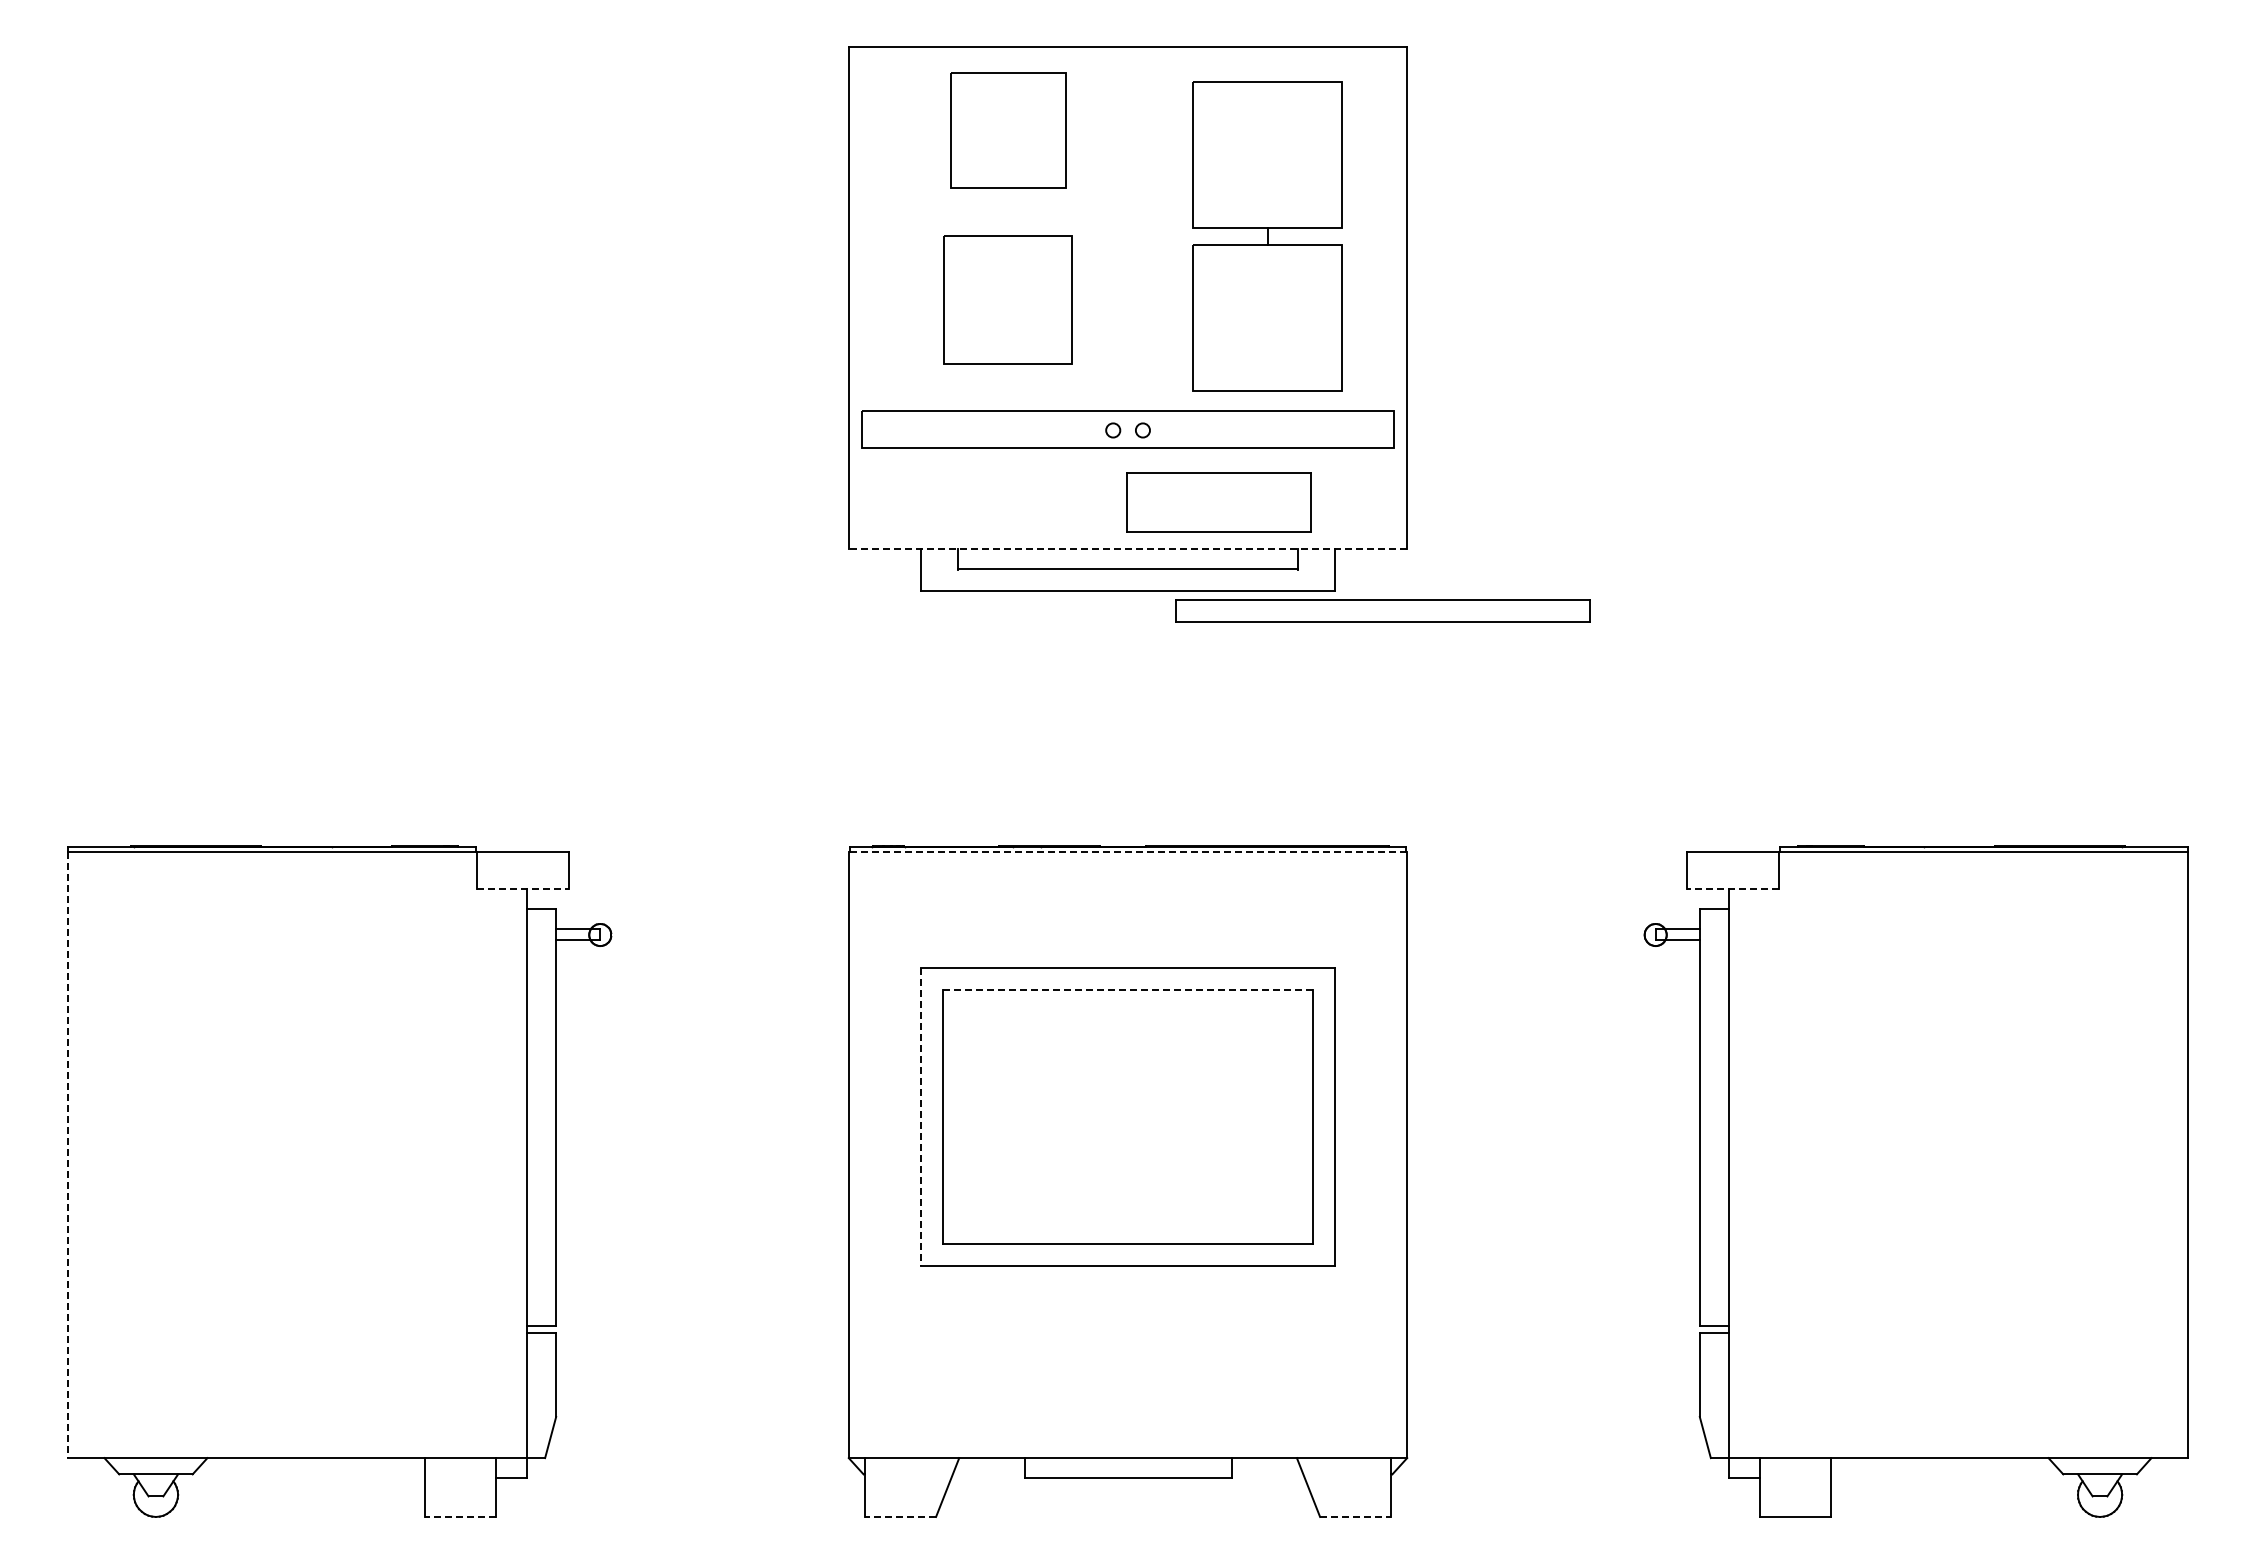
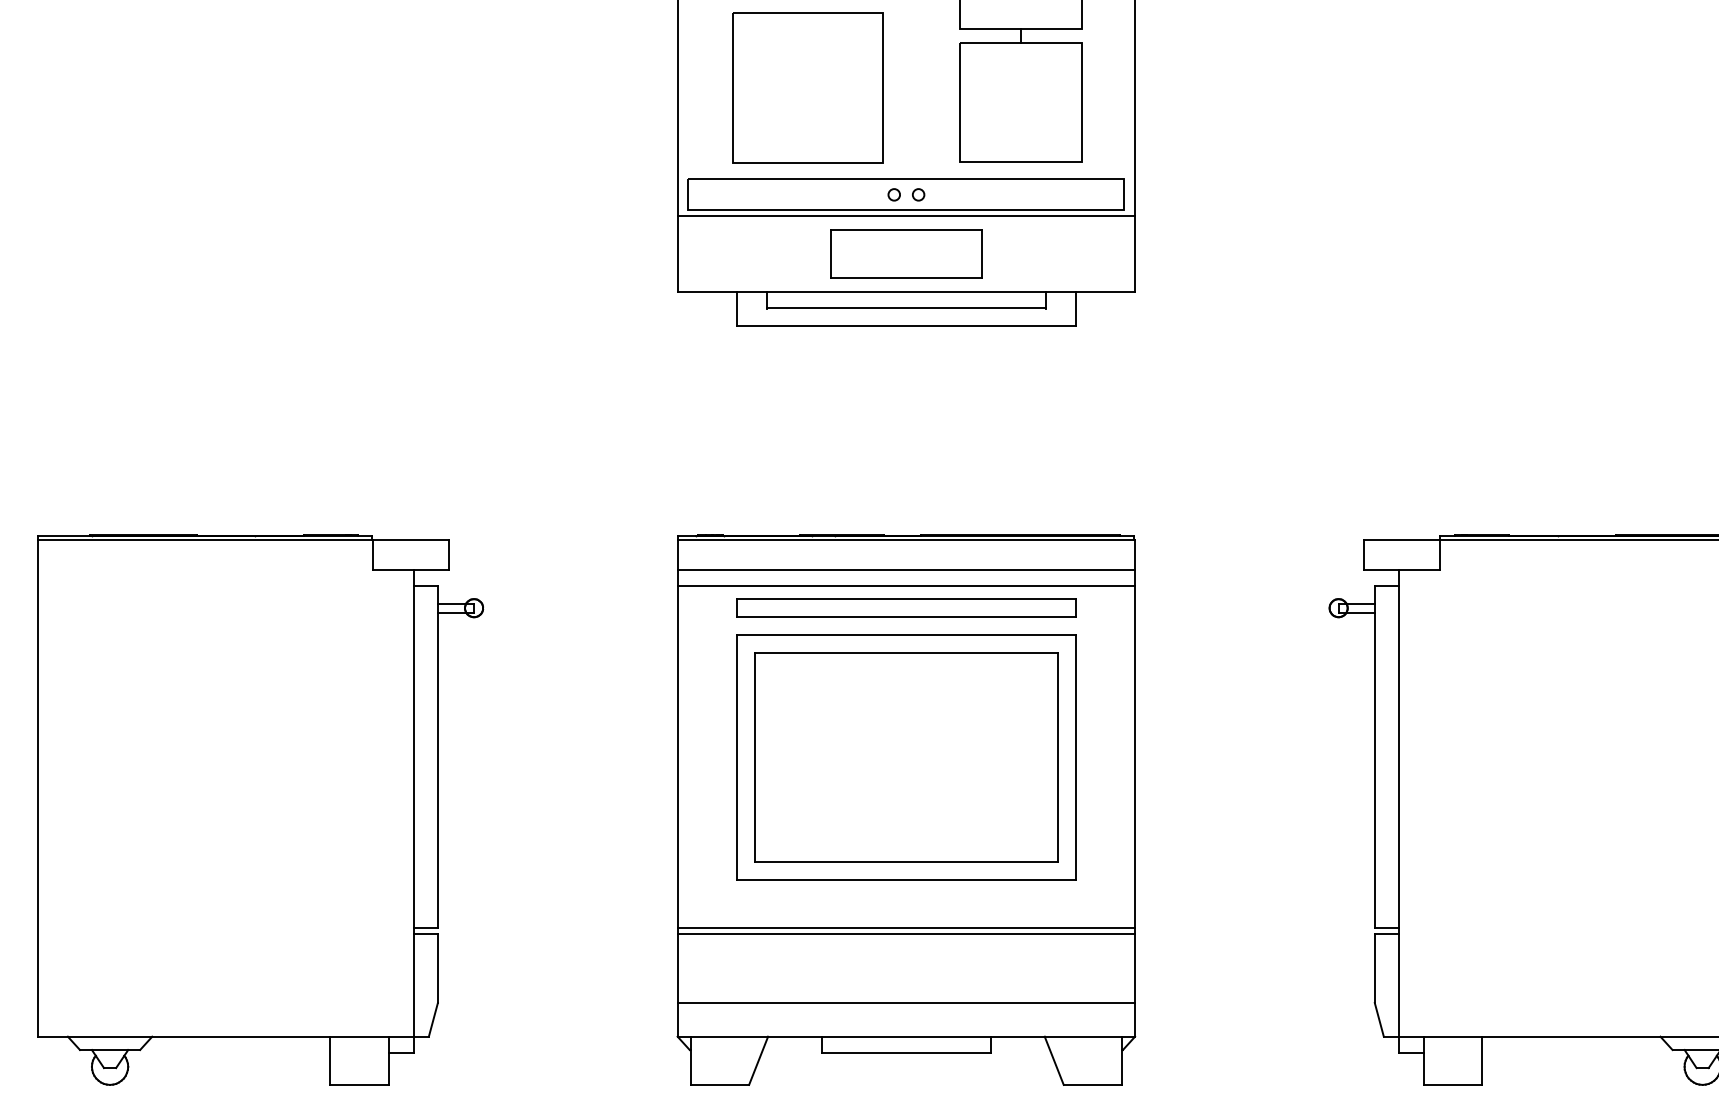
part: (1007, 299) -> (807, 87), size x1.43
line: (1127, 456) -> (905, 216), added
part: (1218, 502) -> (905, 253), moved
line: (1127, 548) -> (905, 291), dashed -> solid
part: (1382, 610) -> (905, 607), moved
line: (1127, 851) -> (905, 539), dashed -> solid
line: (523, 888) -> (411, 570), dashed -> solid
line: (1127, 888) -> (905, 570), added
line: (1732, 888) -> (1401, 570), dashed -> solid
line: (1127, 908) -> (905, 586), added
line: (1127, 989) -> (905, 652), dashed -> solid
line: (920, 1117) -> (736, 757), dashed -> solid
line: (67, 1155) -> (37, 788), dashed -> solid
line: (1127, 1325) -> (905, 928), added
line: (1127, 1333) -> (905, 934), added
line: (1127, 1416) -> (905, 1002), added
line: (460, 1516) -> (359, 1084), dashed -> solid
line: (900, 1516) -> (719, 1084), dashed -> solid
line: (1355, 1516) -> (1092, 1084), dashed -> solid

